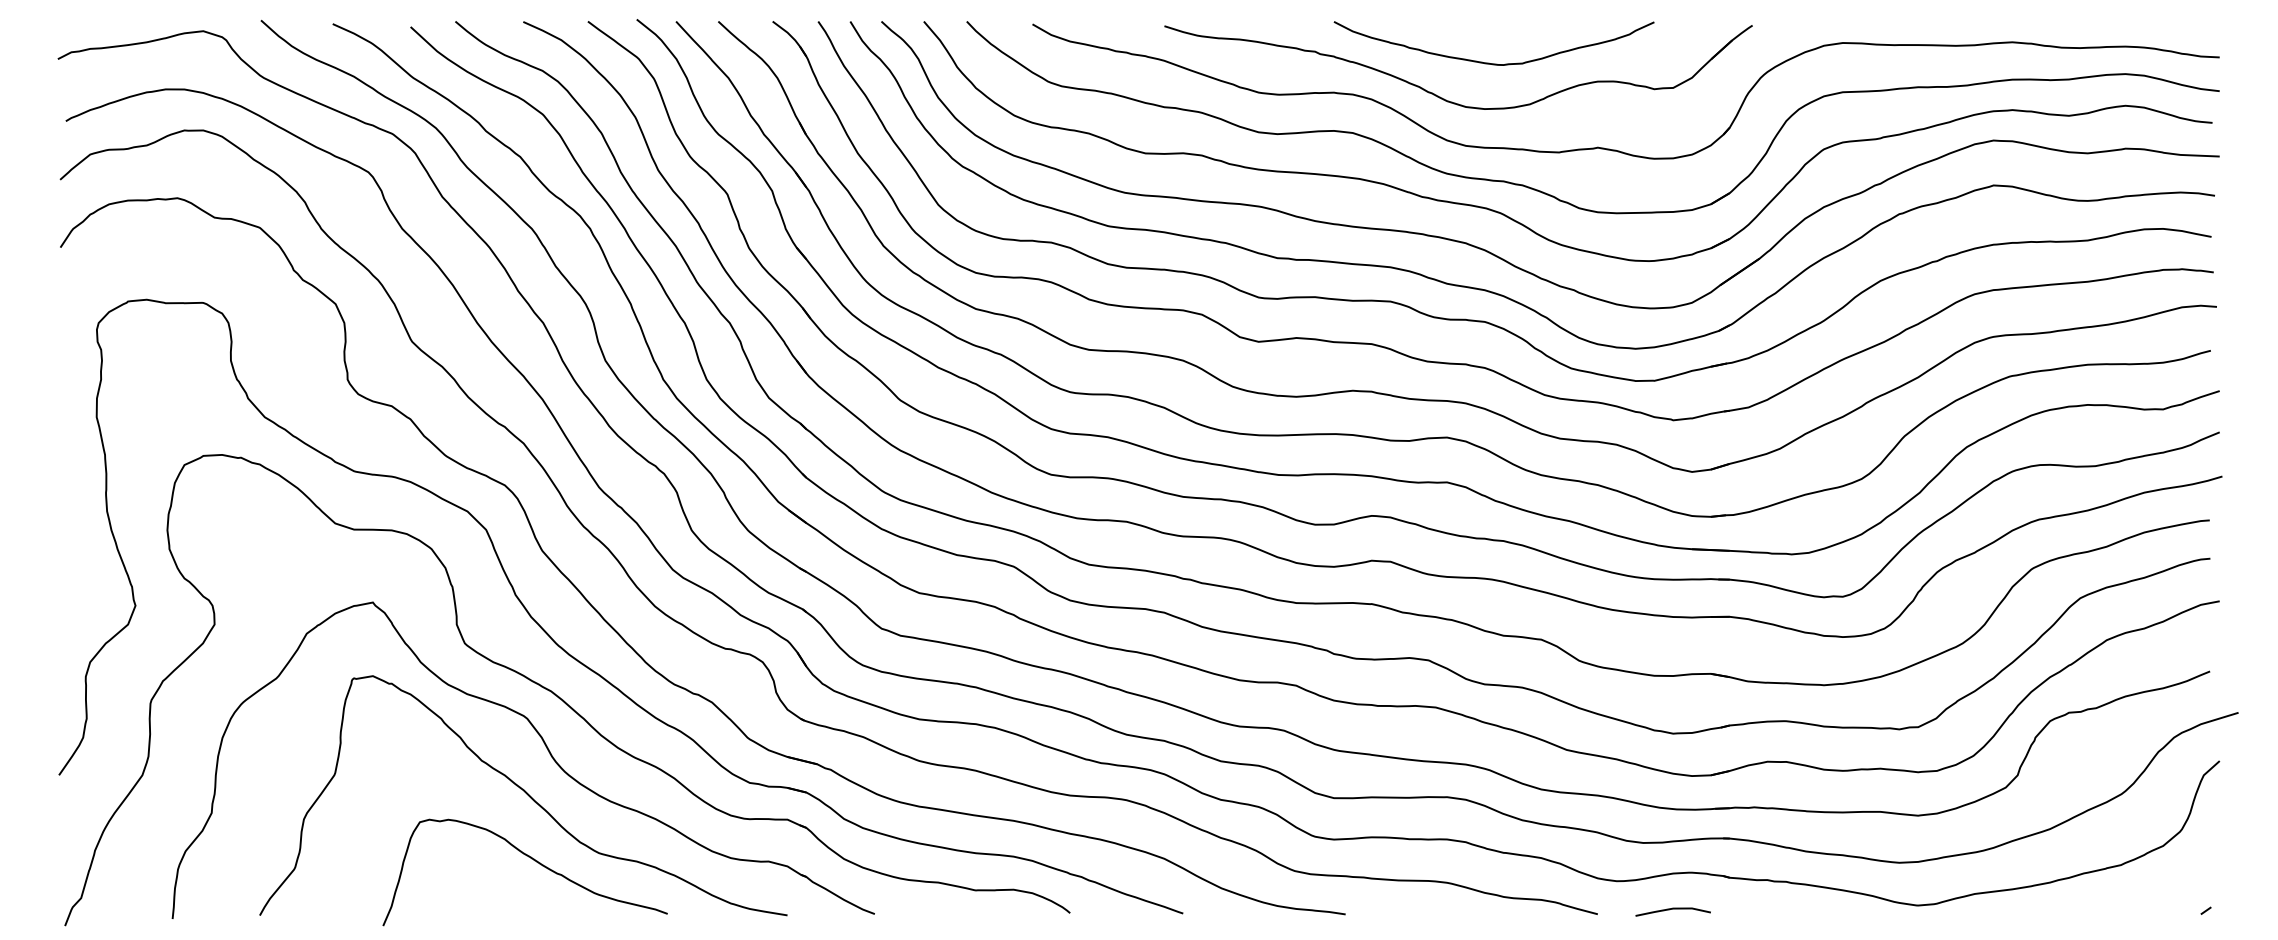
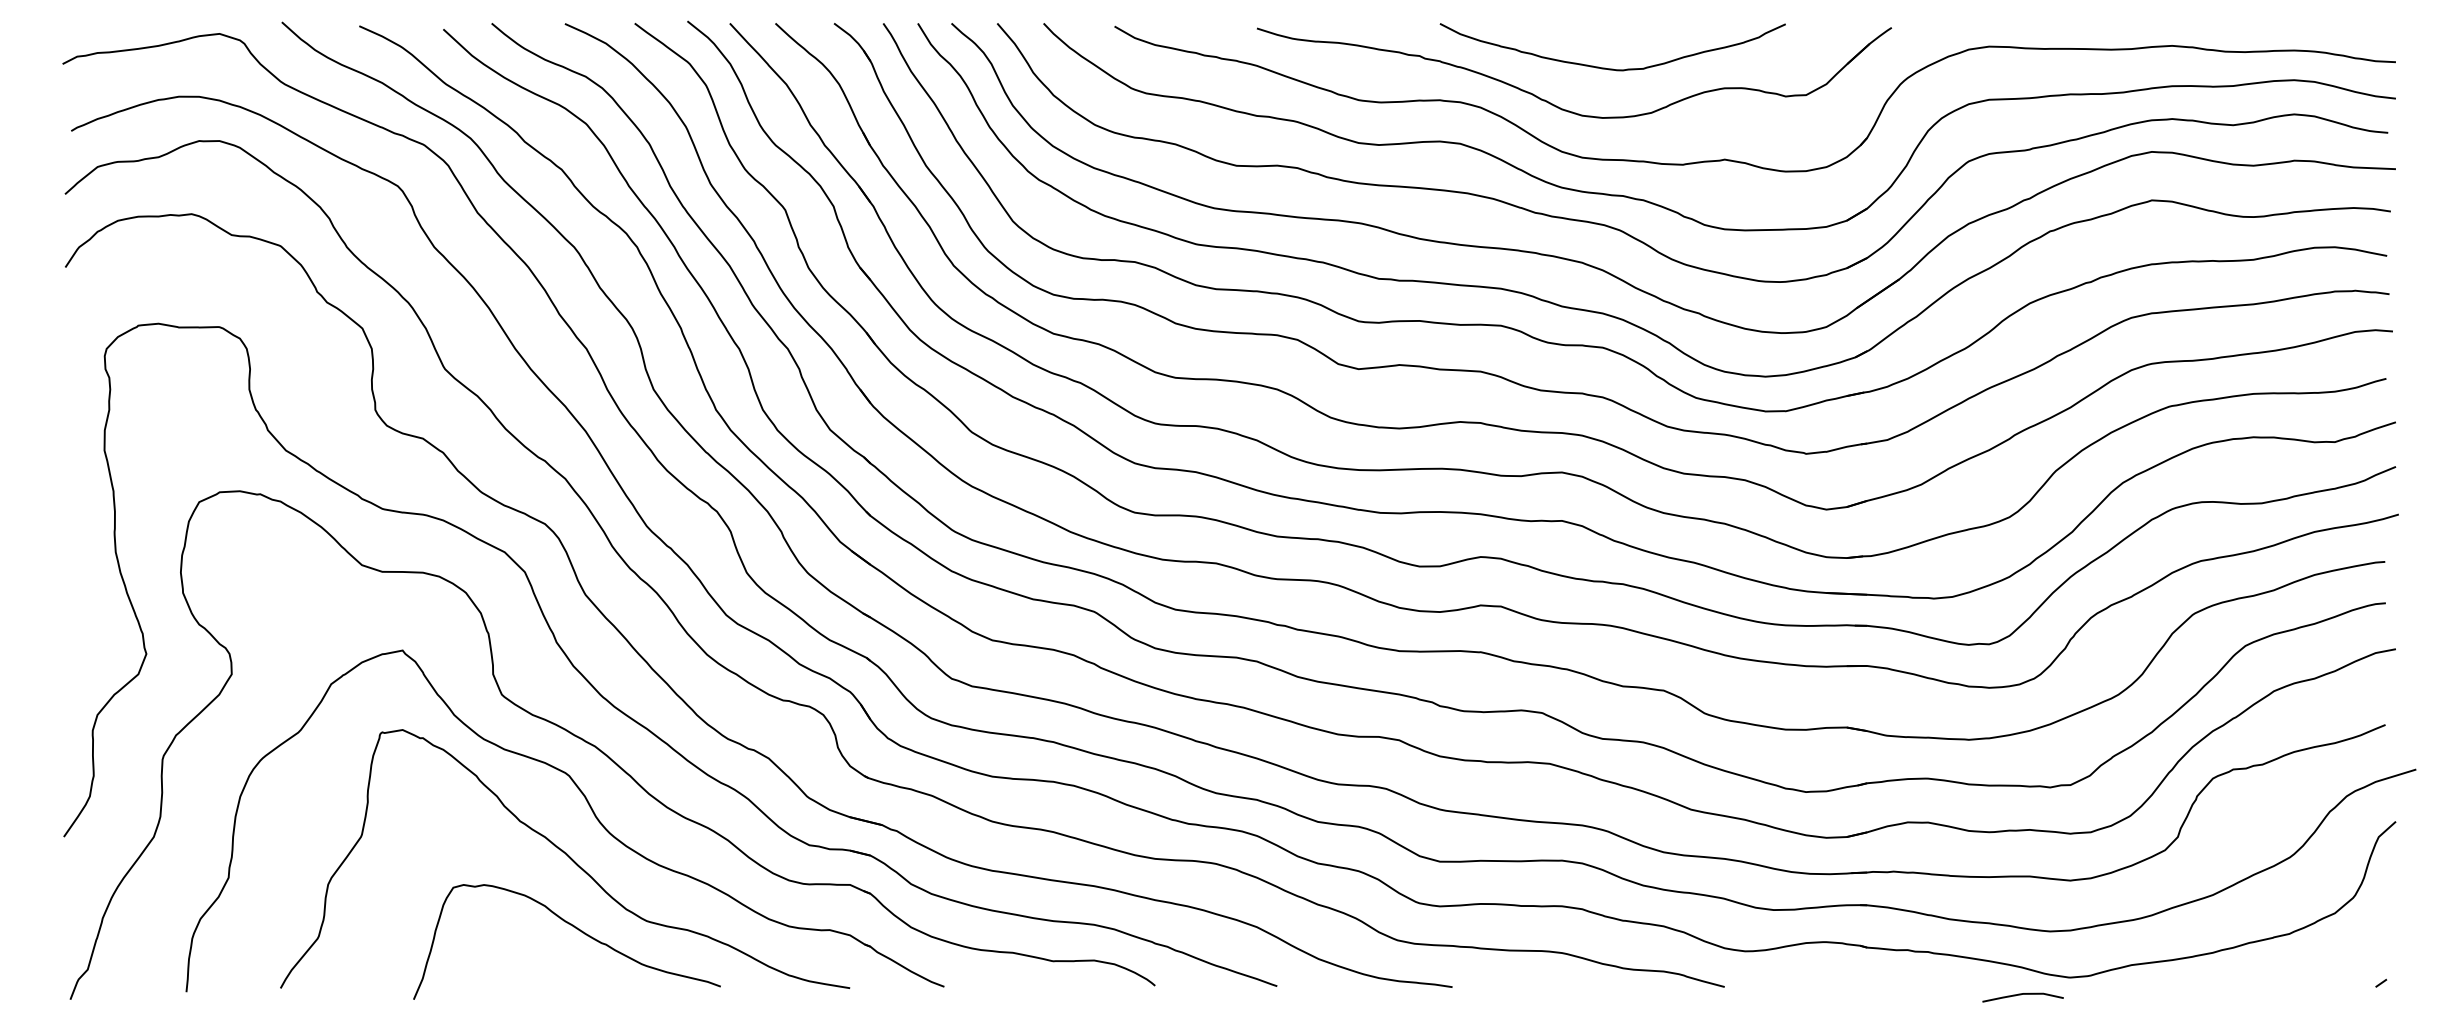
line: (1671, 910) -> (2021, 995), moved

